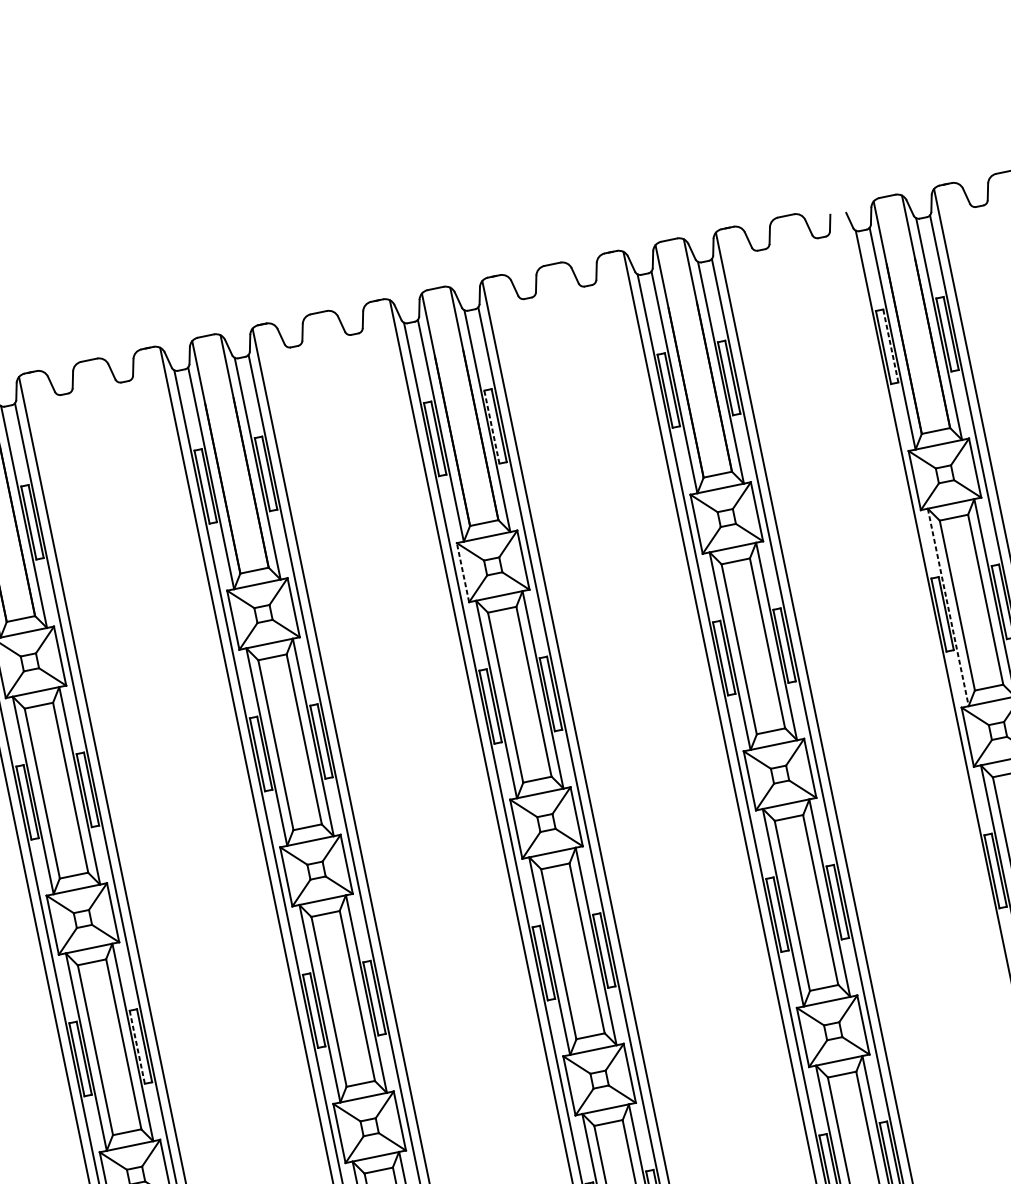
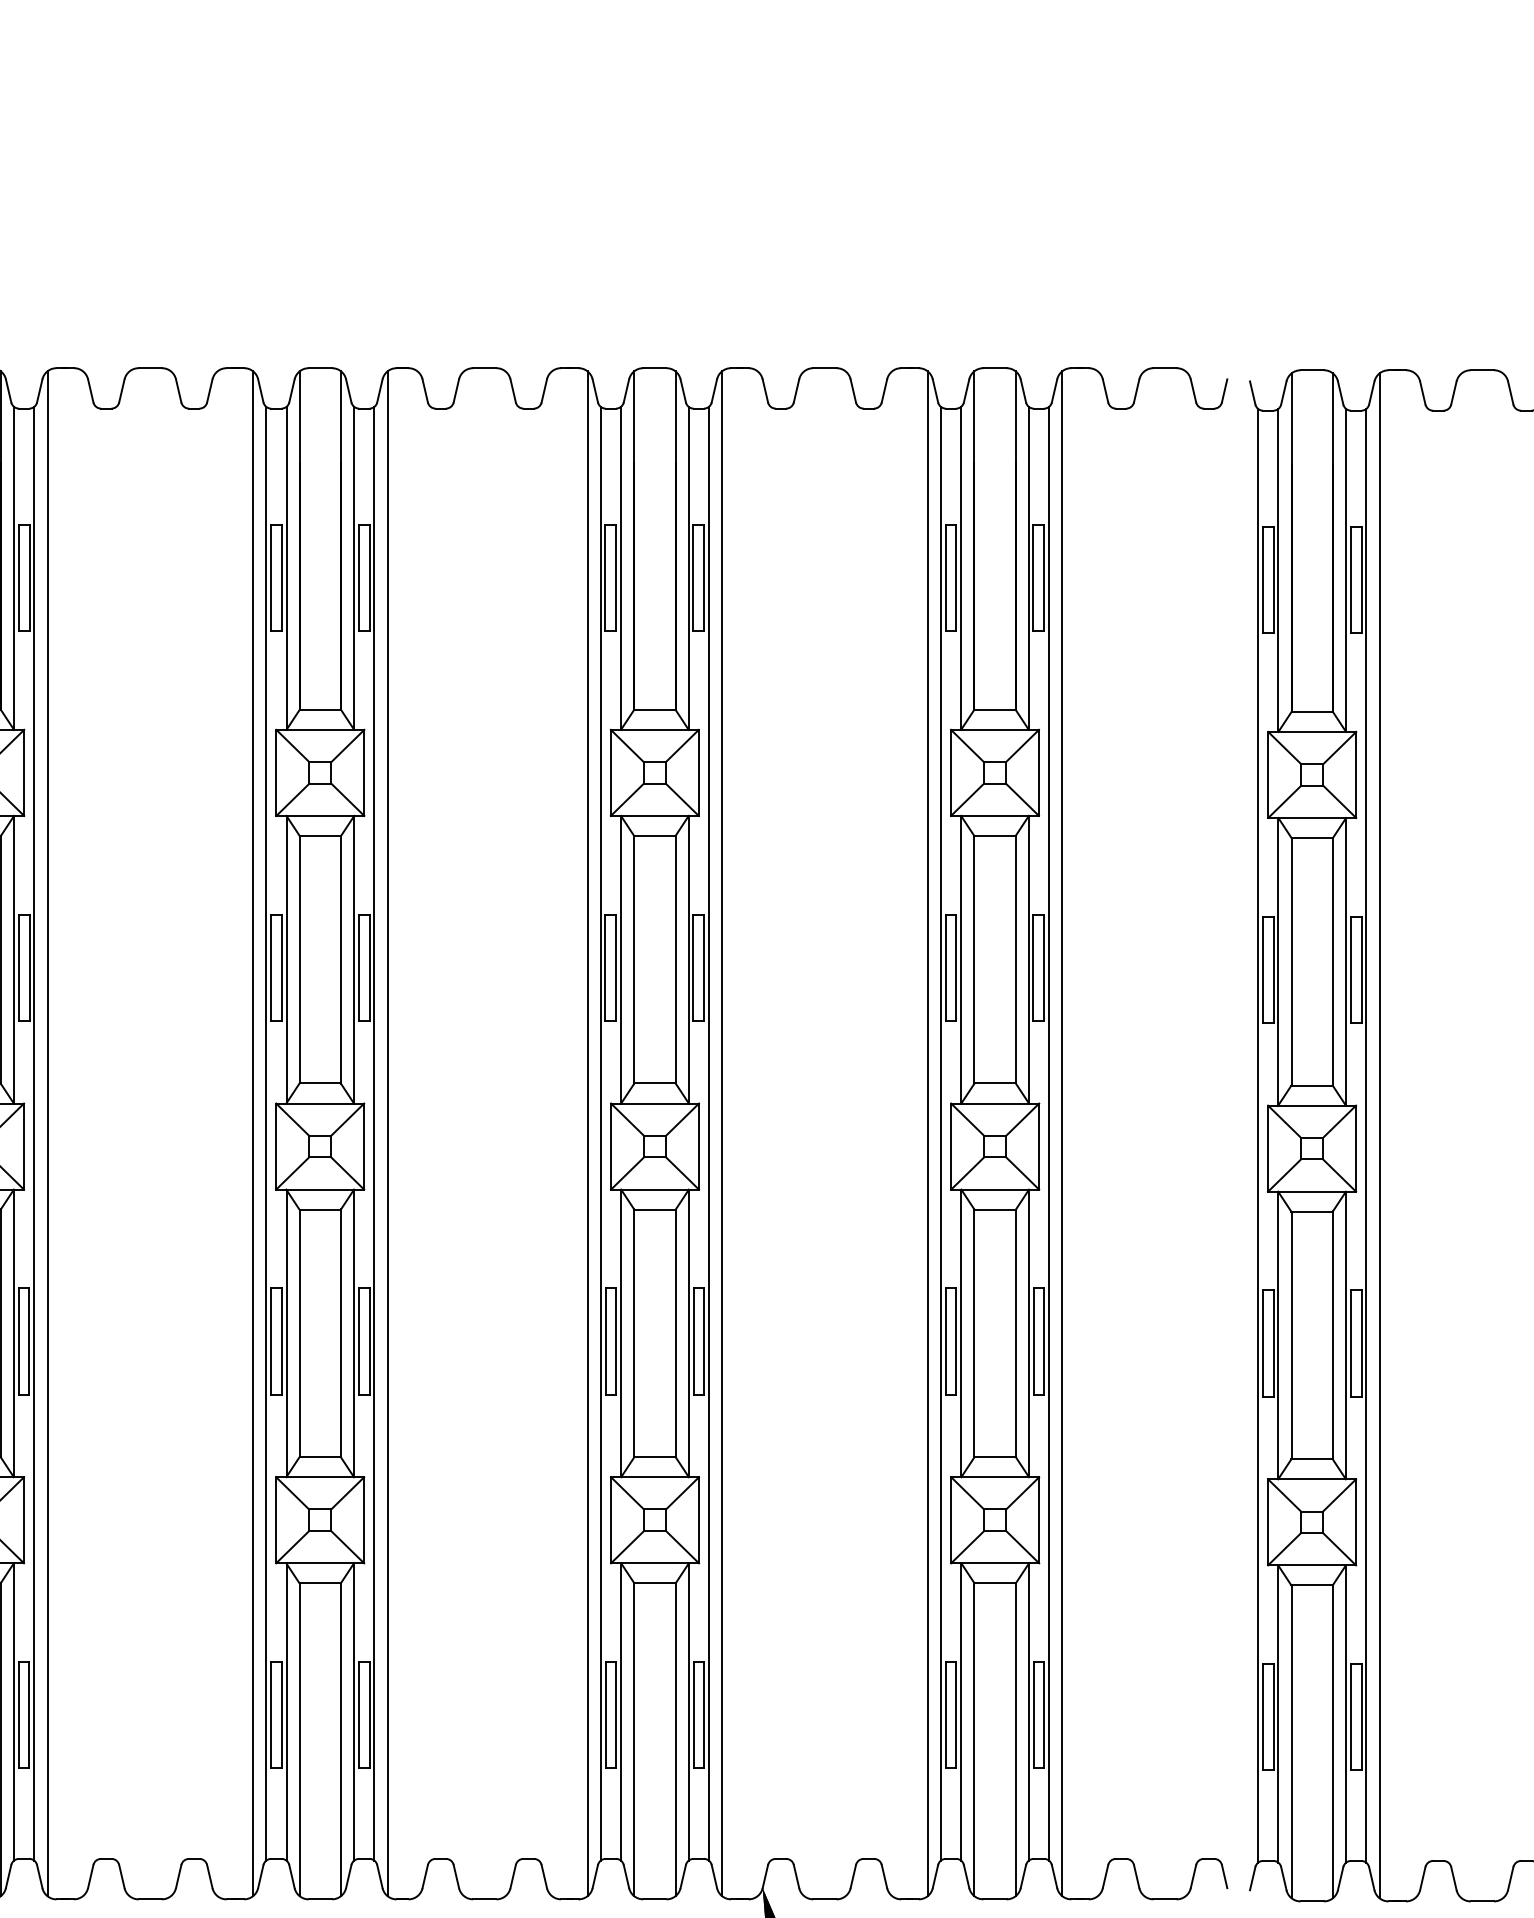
line: (890, 345) -> (1273, 579), dashed -> solid
line: (491, 426) -> (693, 577), dashed -> solid
line: (462, 572) -> (610, 772), dashed -> solid
line: (948, 607) -> (1278, 961), dashed -> solid
line: (137, 1047) -> (18, 1341), dashed -> solid

